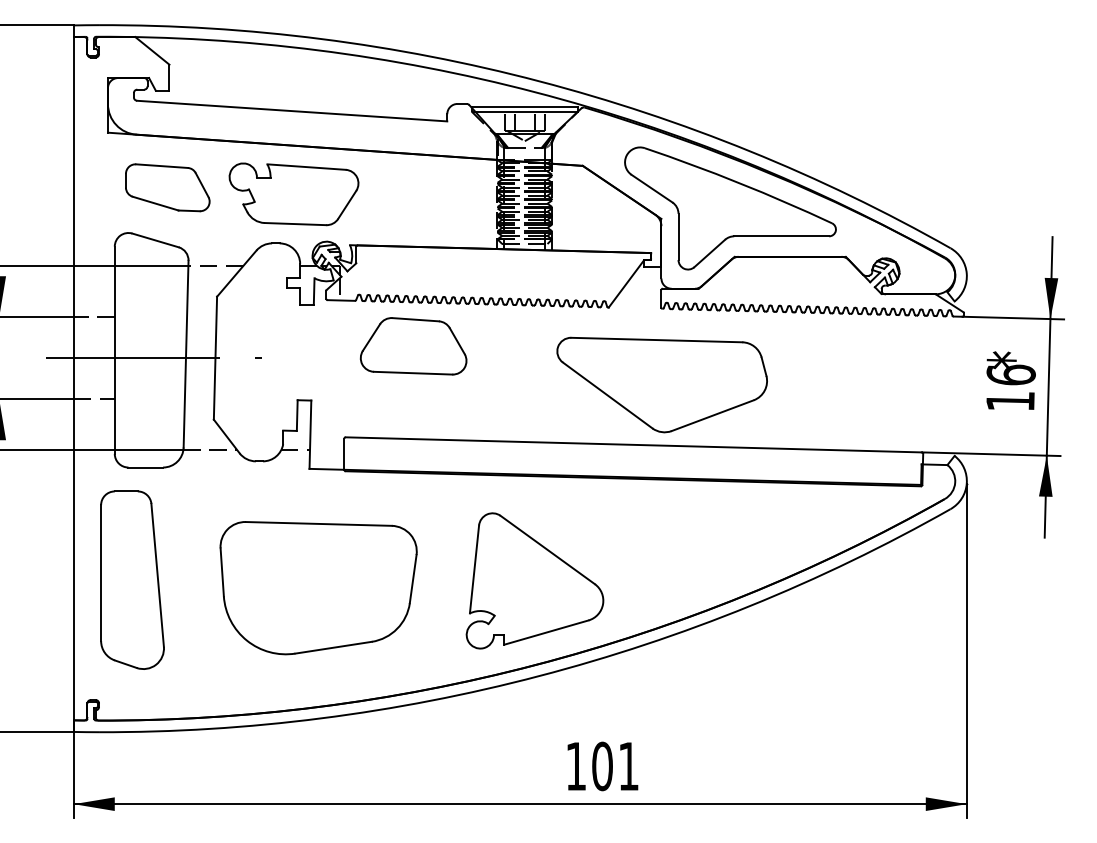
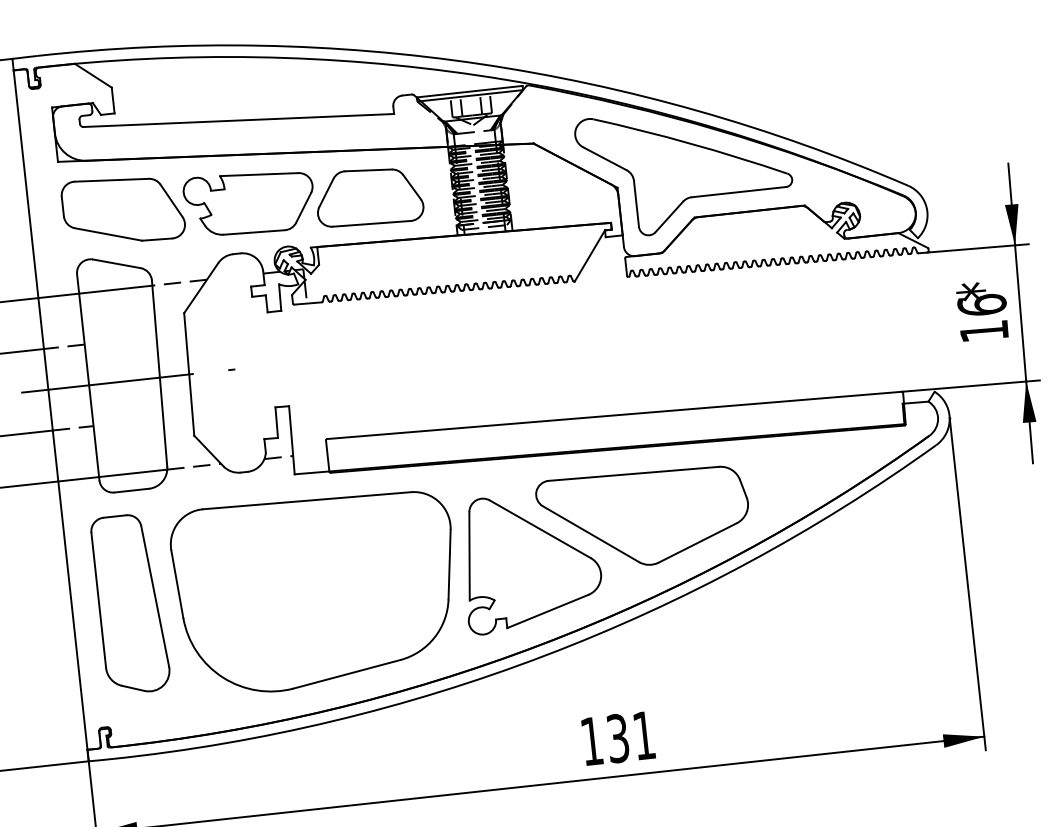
part: (167, 187) -> (123, 209), size x1.43
part: (413, 346) -> (369, 197), moved
part: (661, 384) -> (643, 517), moved
part: (318, 587) -> (316, 591), size x1.43
text: (602, 766) -> (618, 738), 101 -> 131

